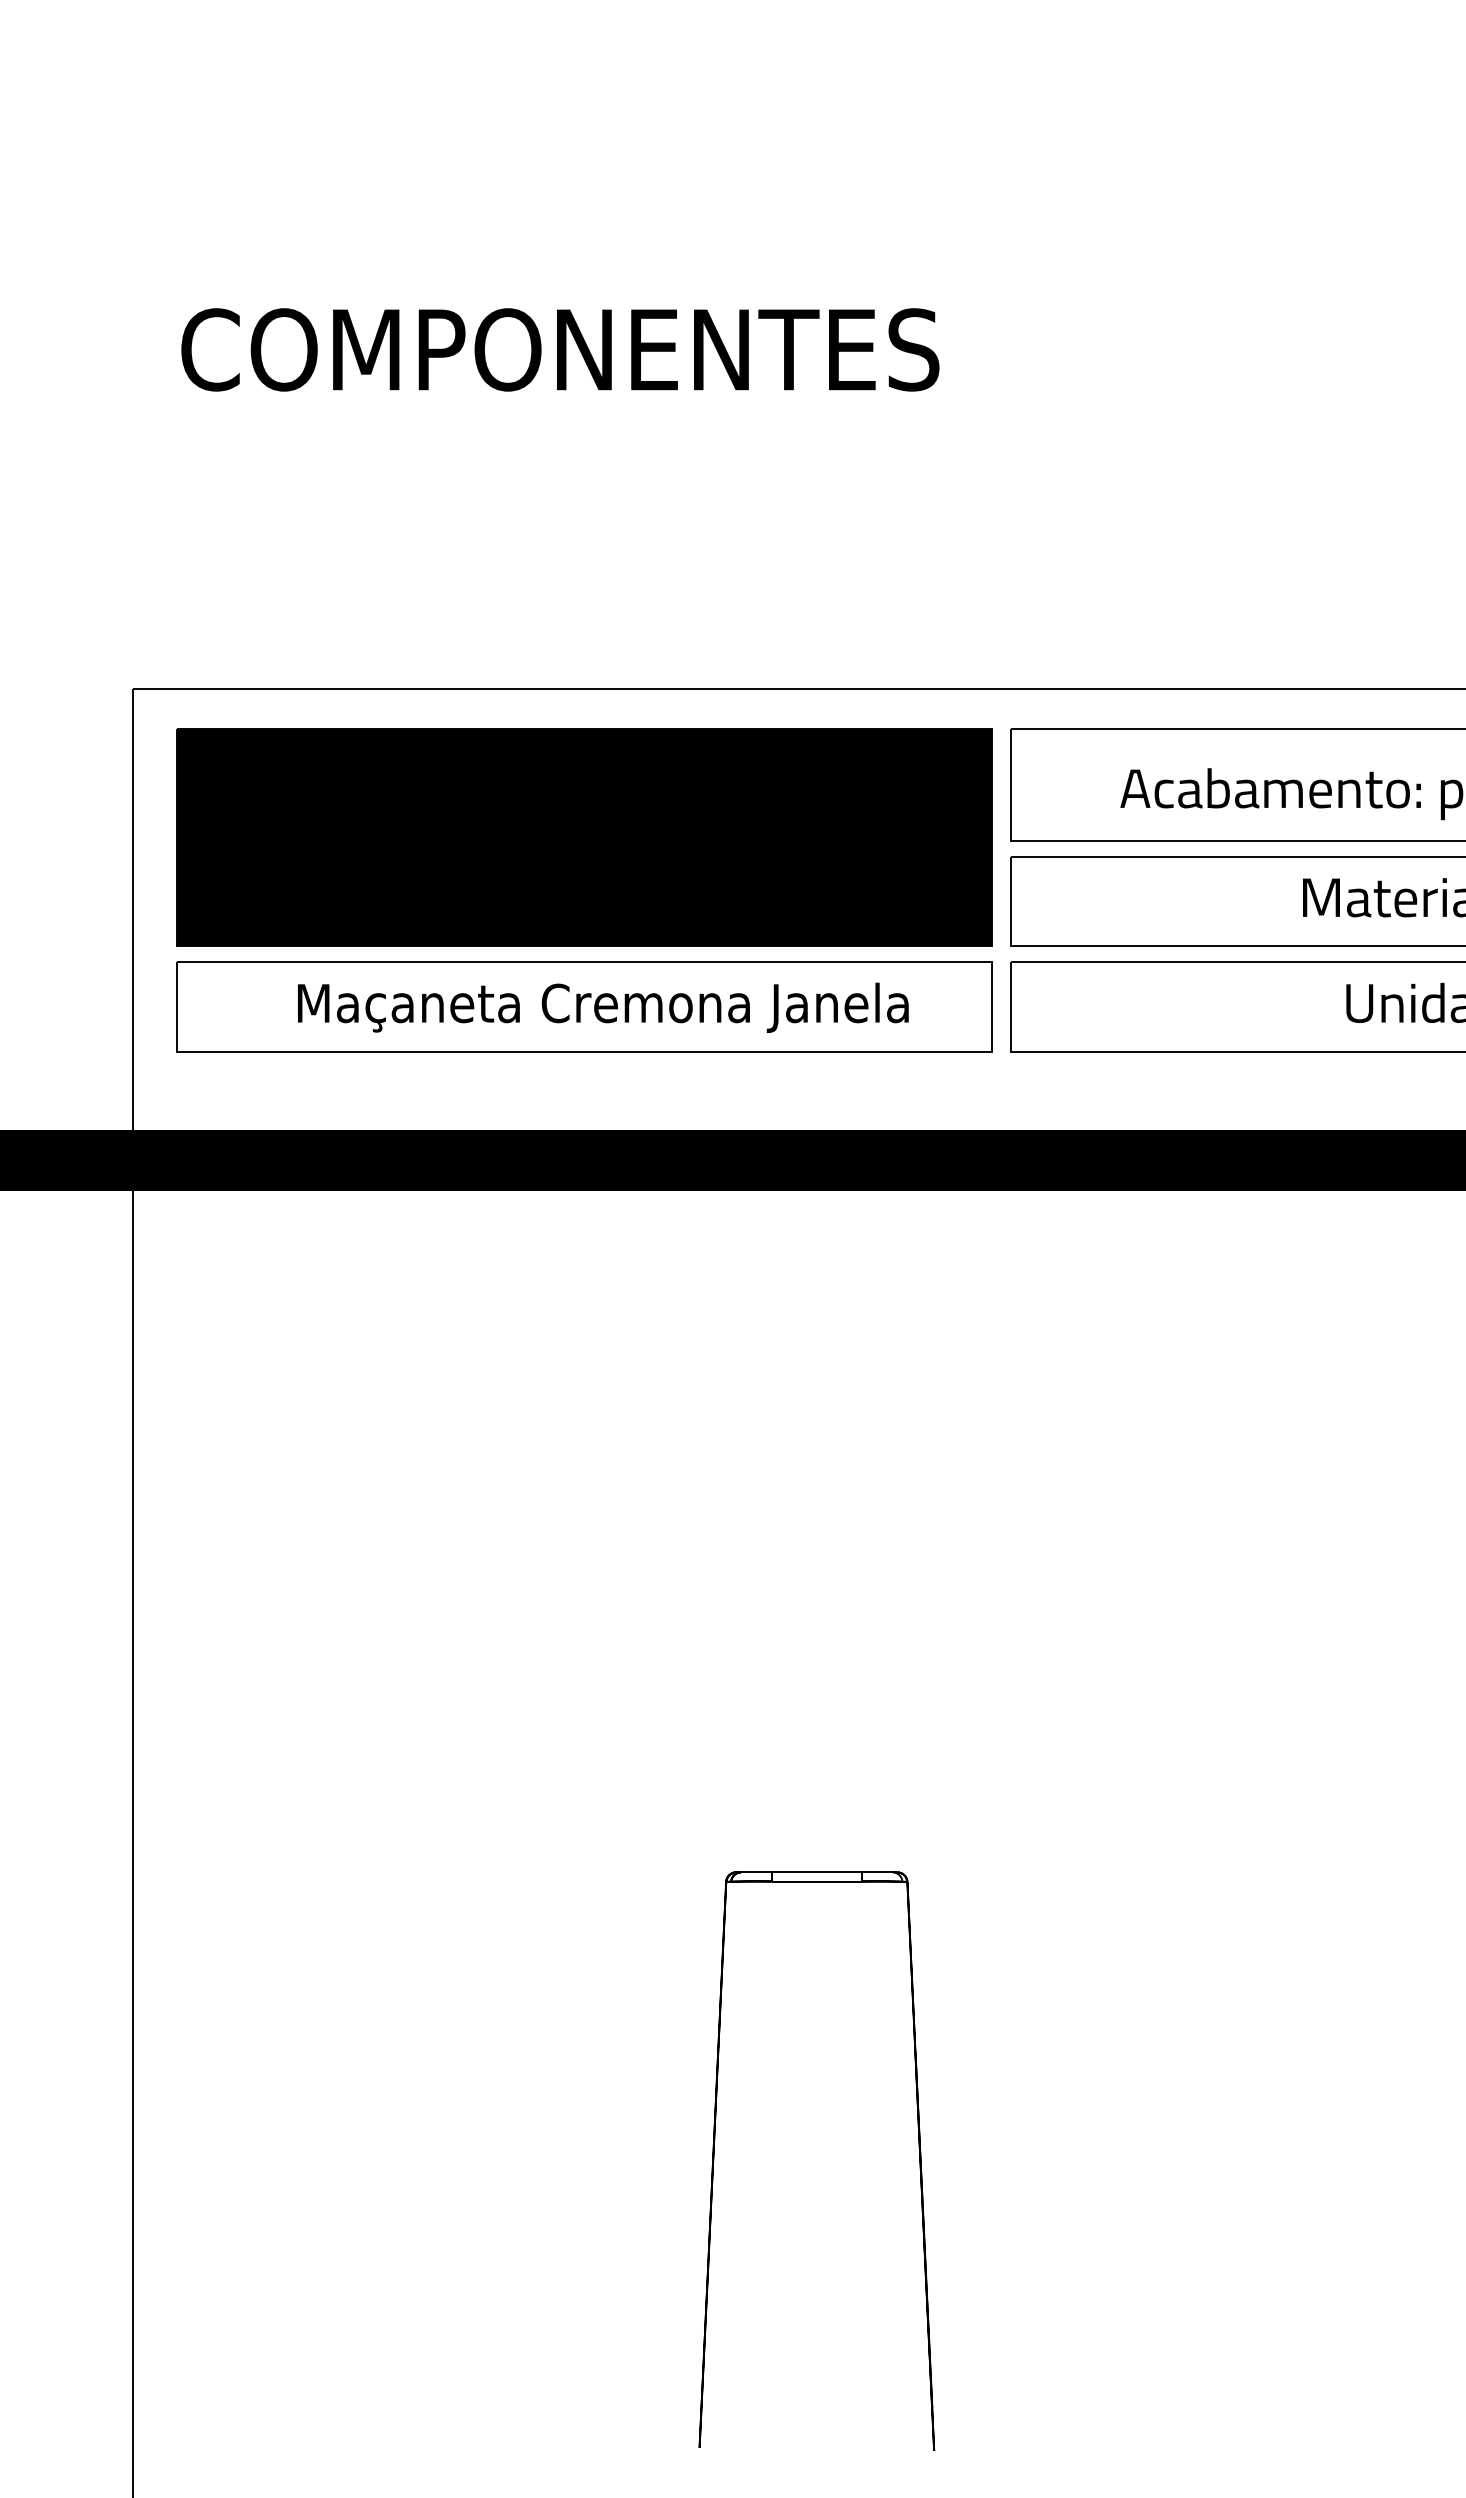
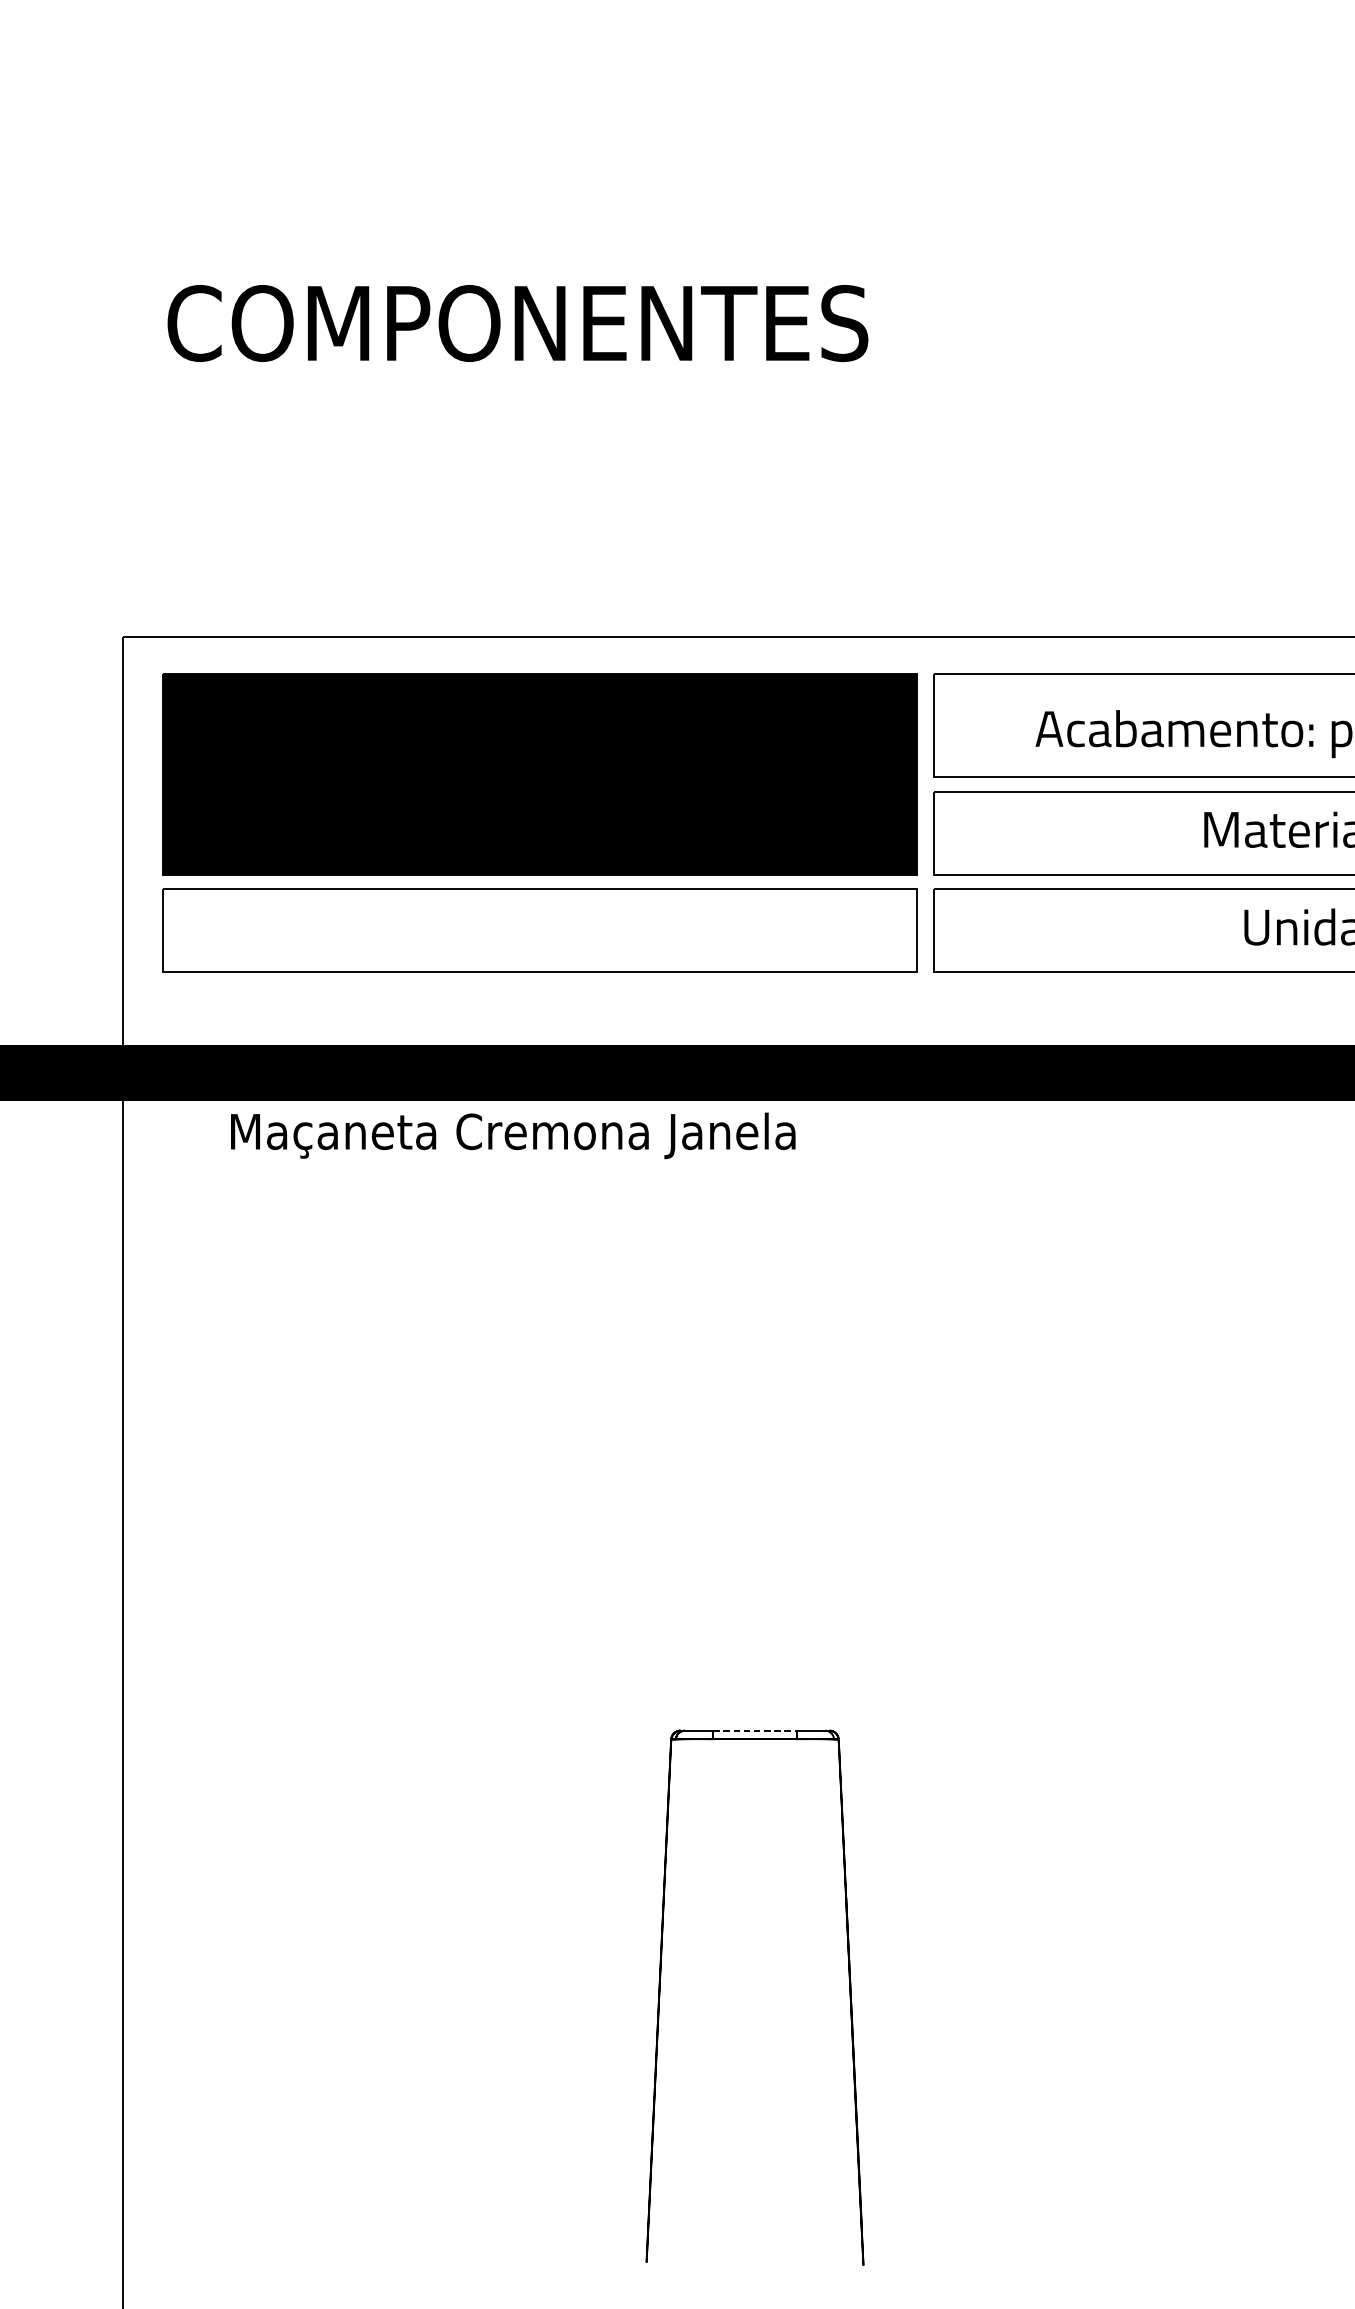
text: (603, 1007) -> (513, 1135), moved
line: (817, 1872) -> (755, 1730), solid -> dashed

